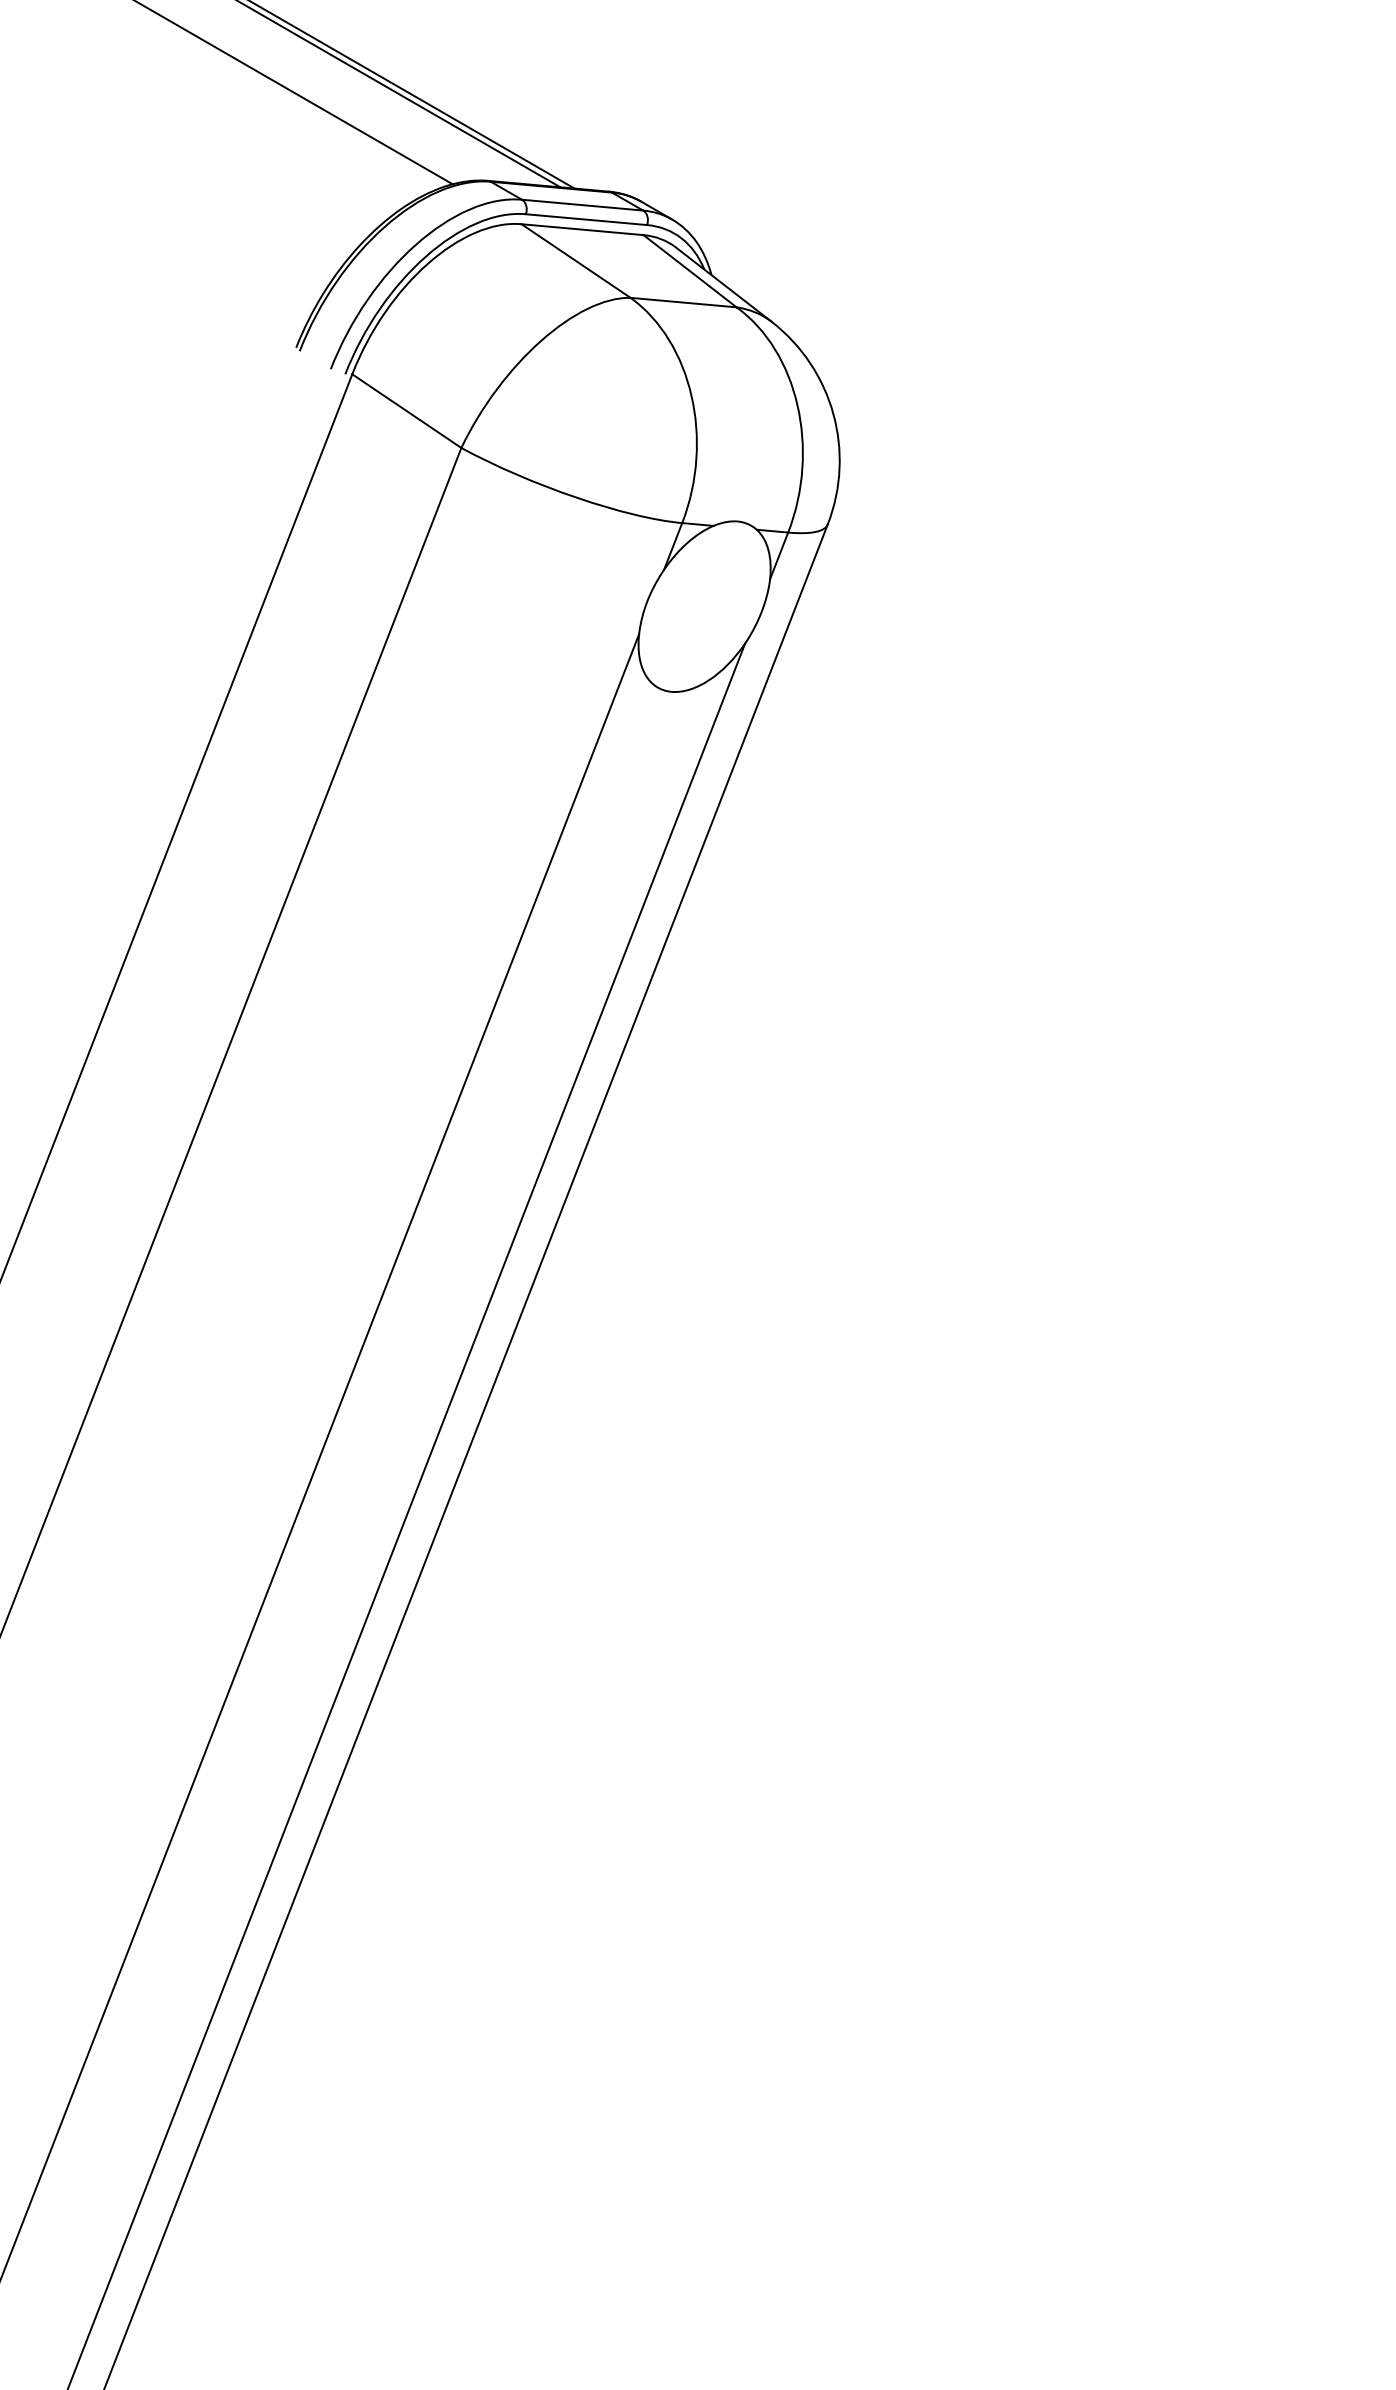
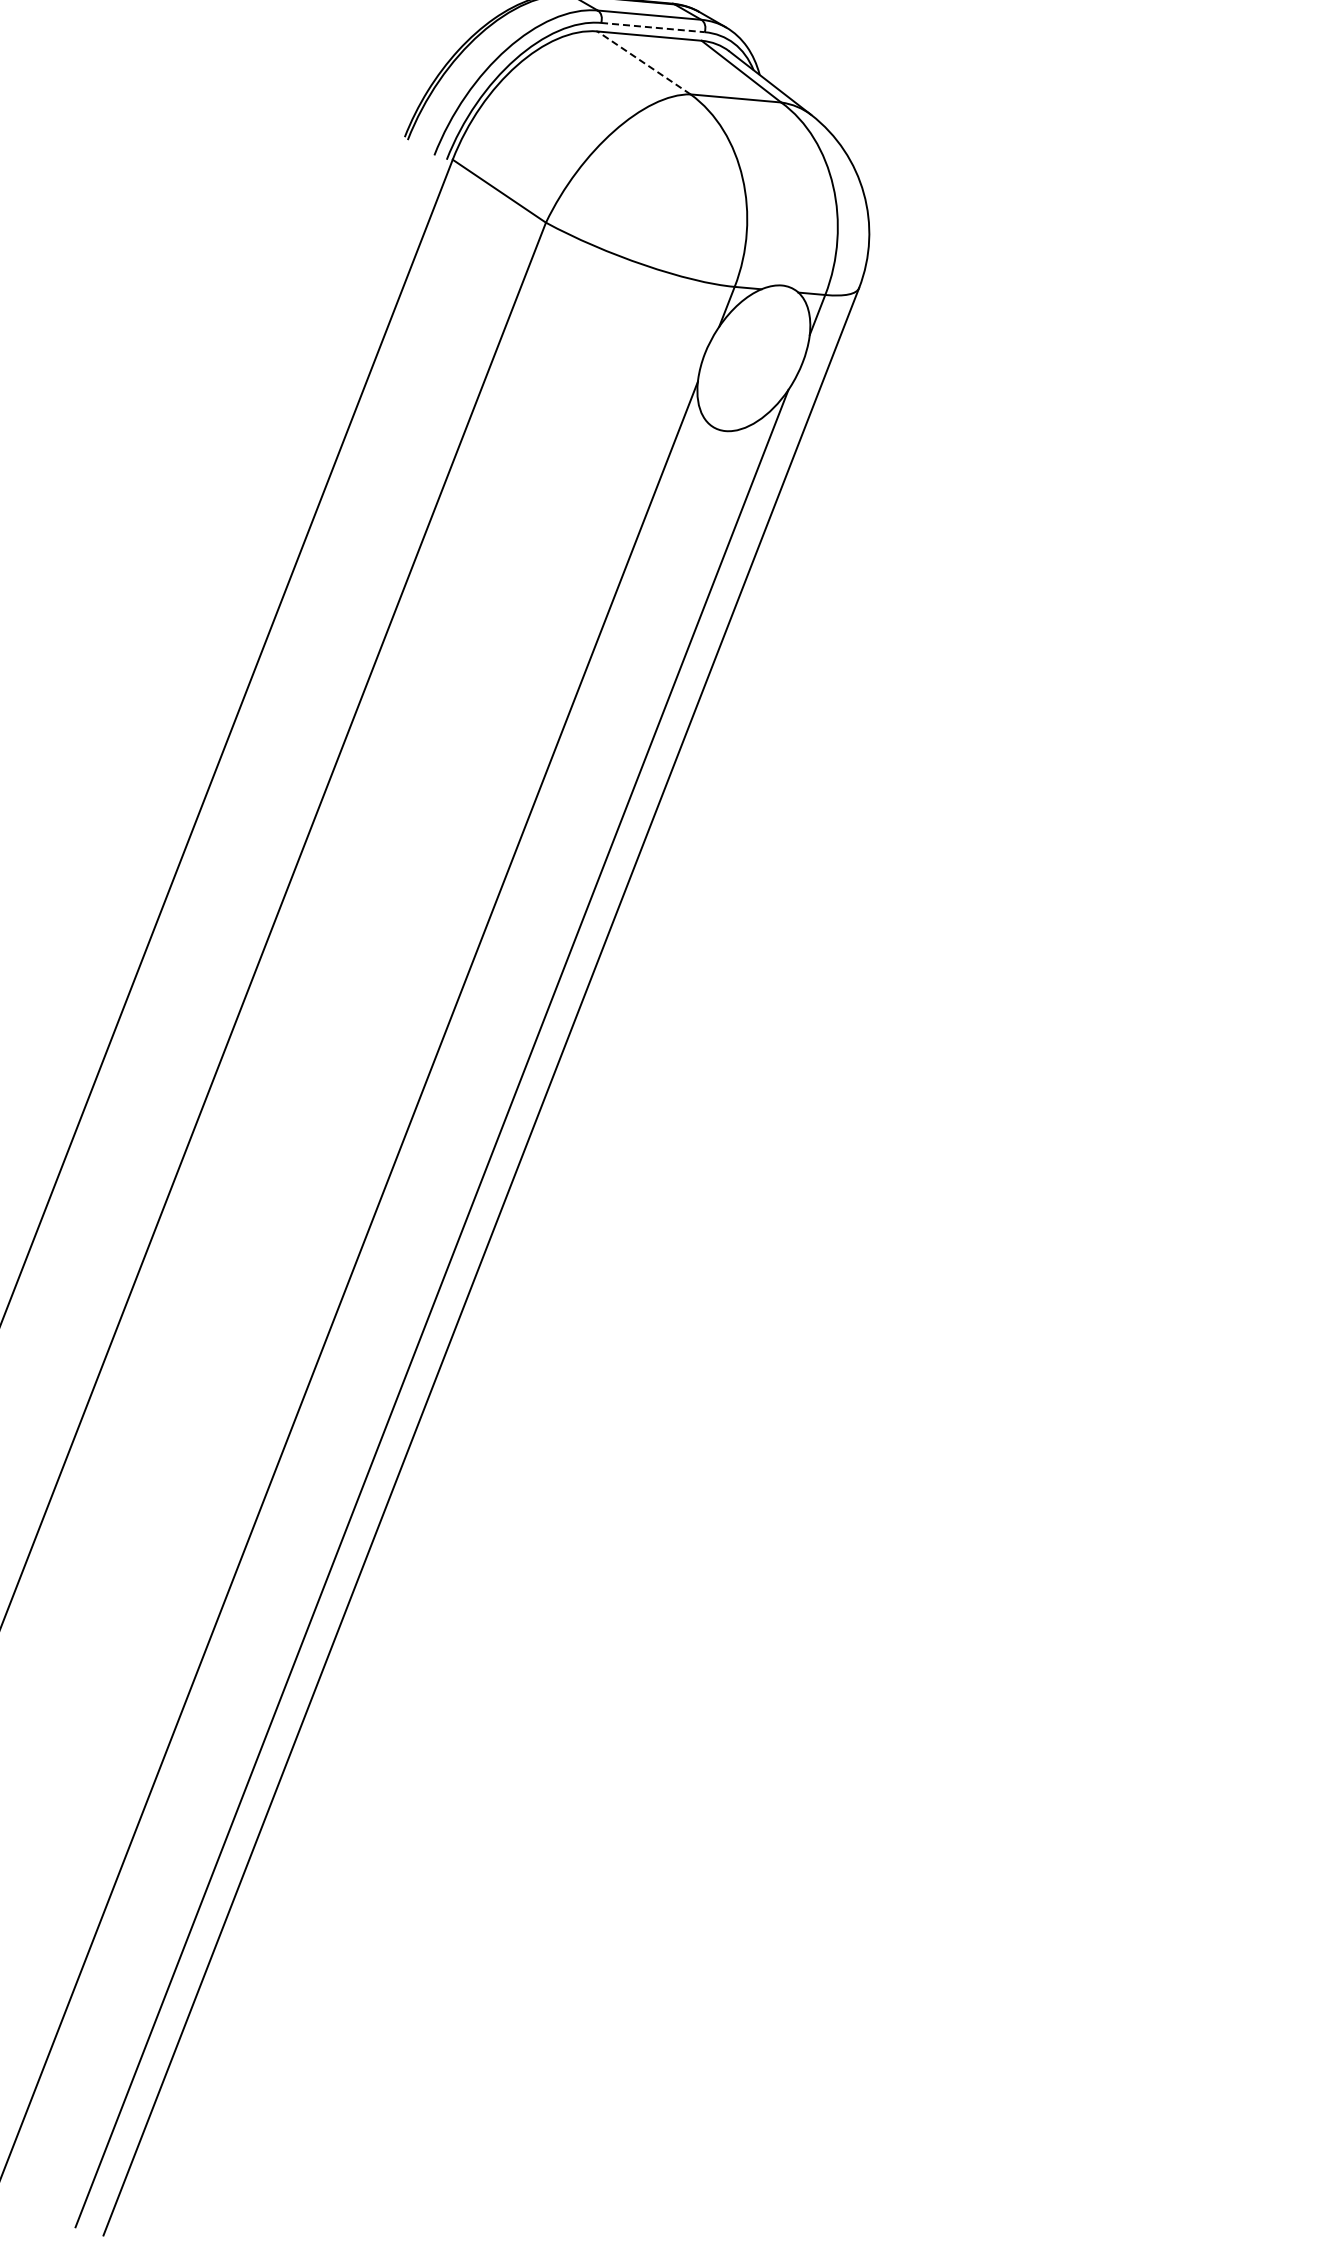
line: (586, 219) -> (652, 27), solid -> dashed
line: (575, 260) -> (643, 62), solid -> dashed

